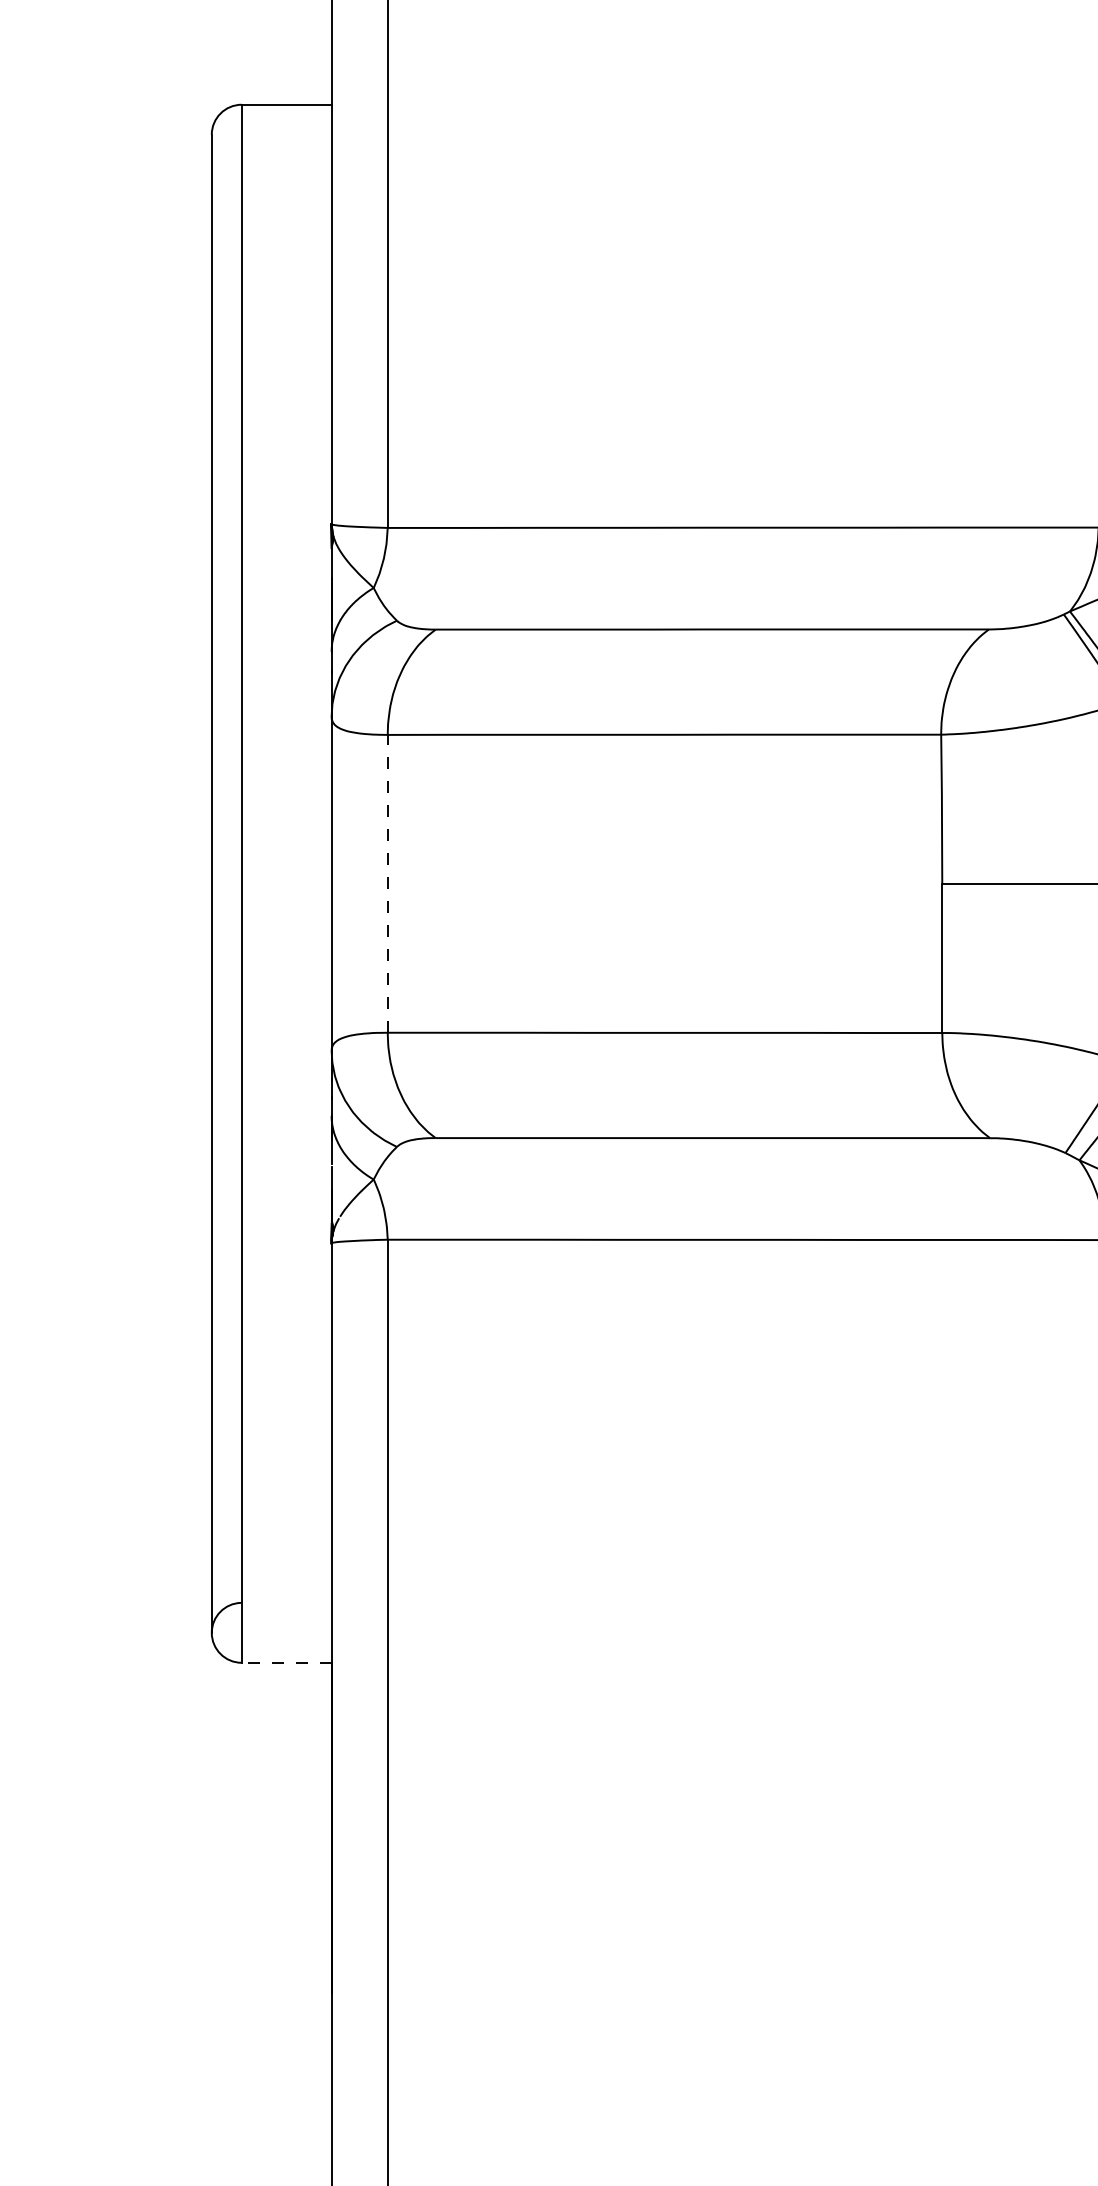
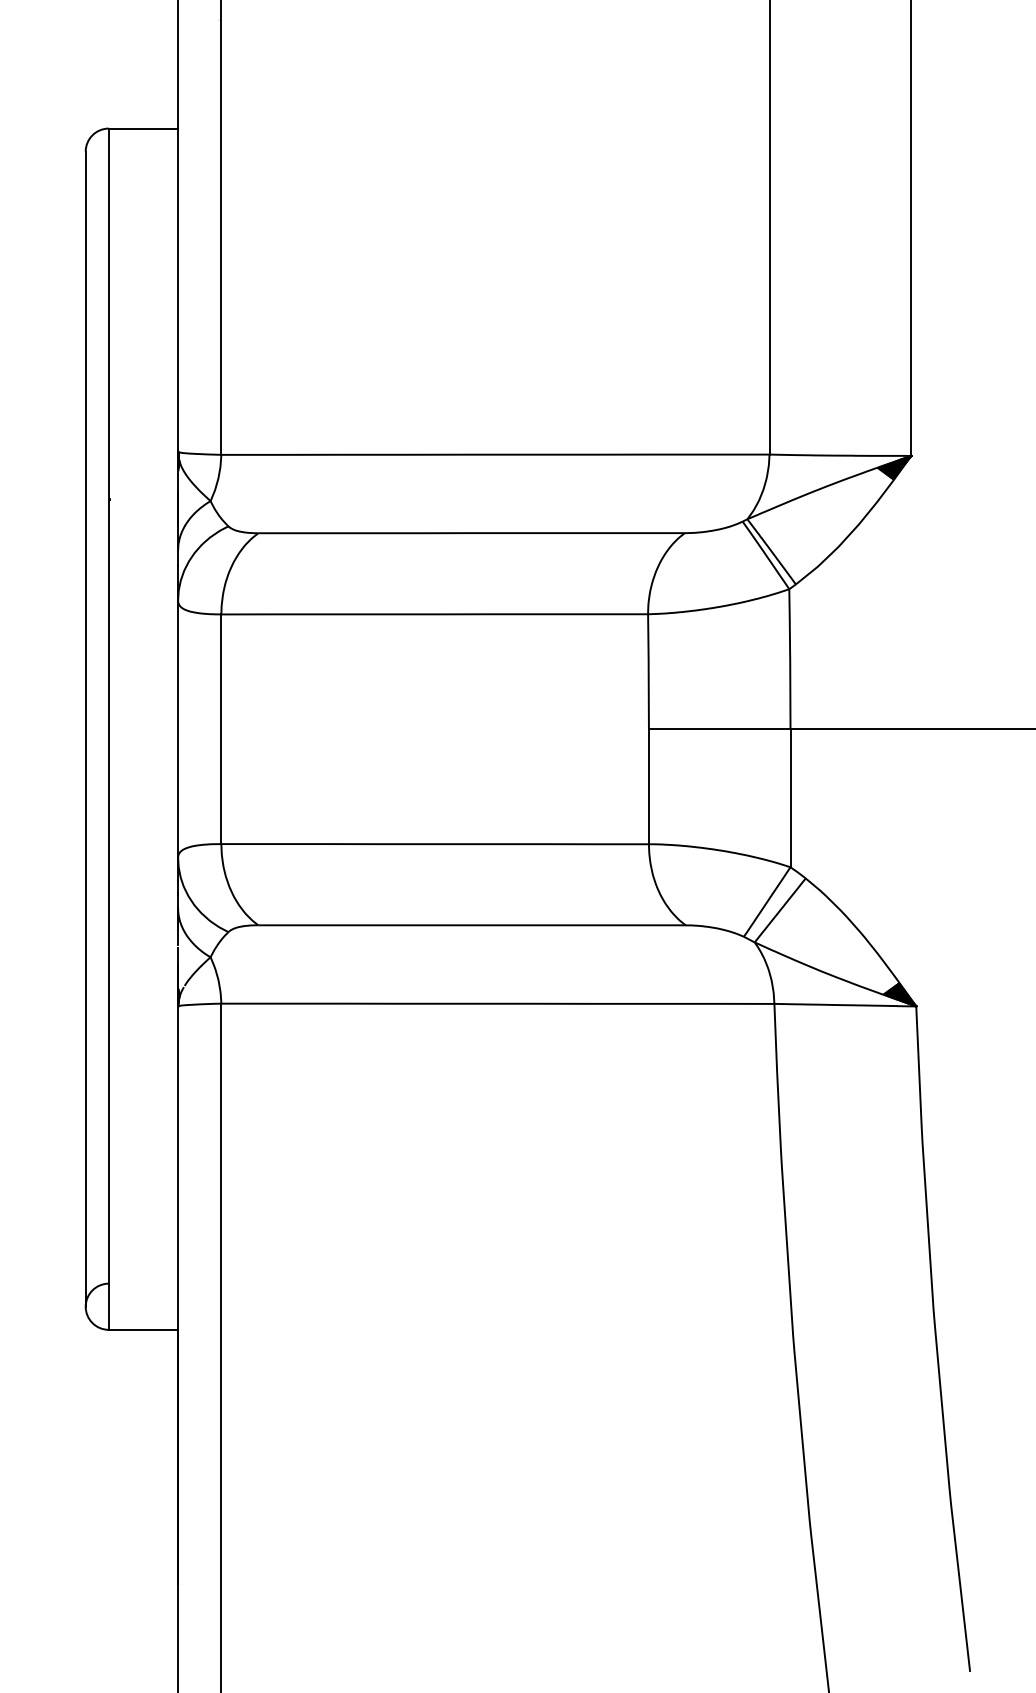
line: (387, 884) -> (221, 729), dashed -> solid
line: (286, 1662) -> (143, 1329), dashed -> solid

